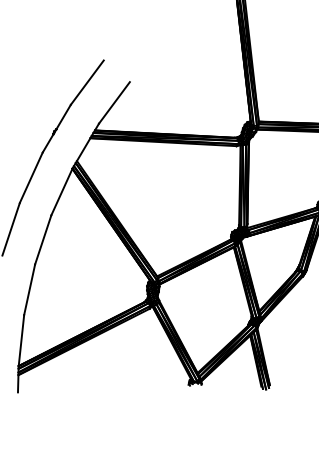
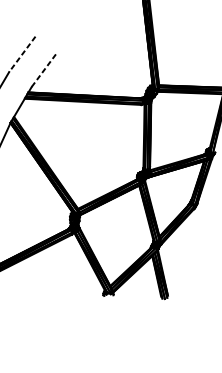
line: (87, 82) -> (22, 54), solid -> dashed
line: (114, 102) -> (44, 70), solid -> dashed

